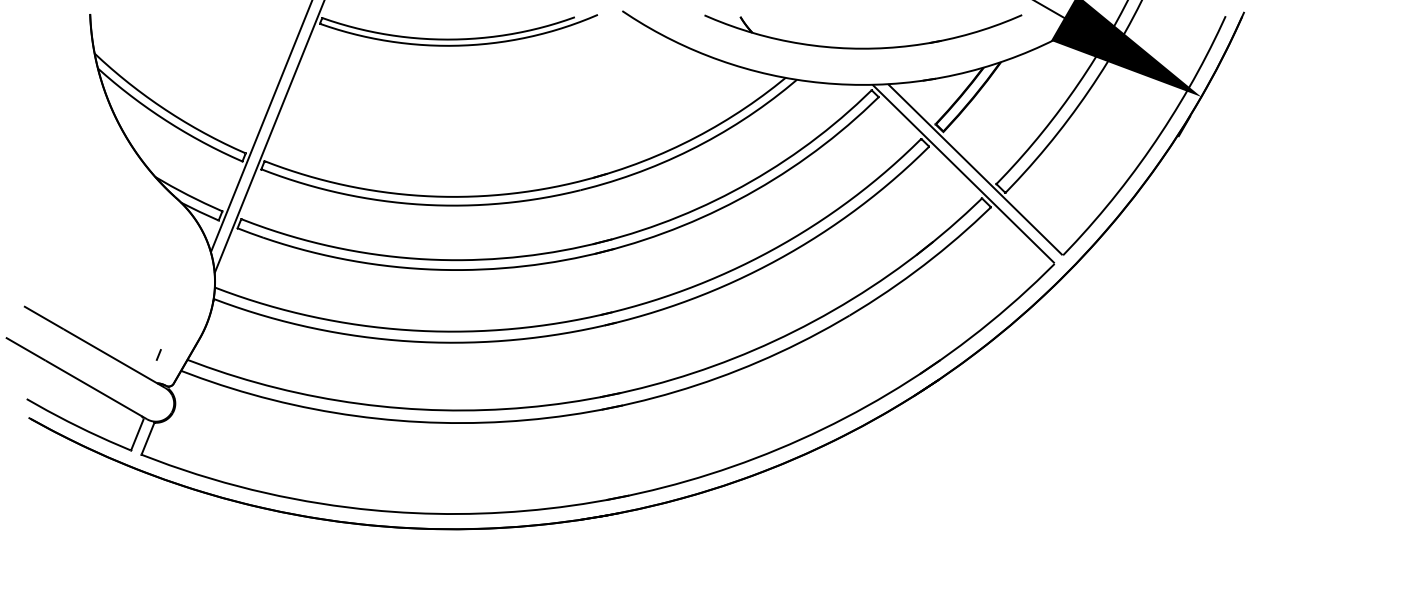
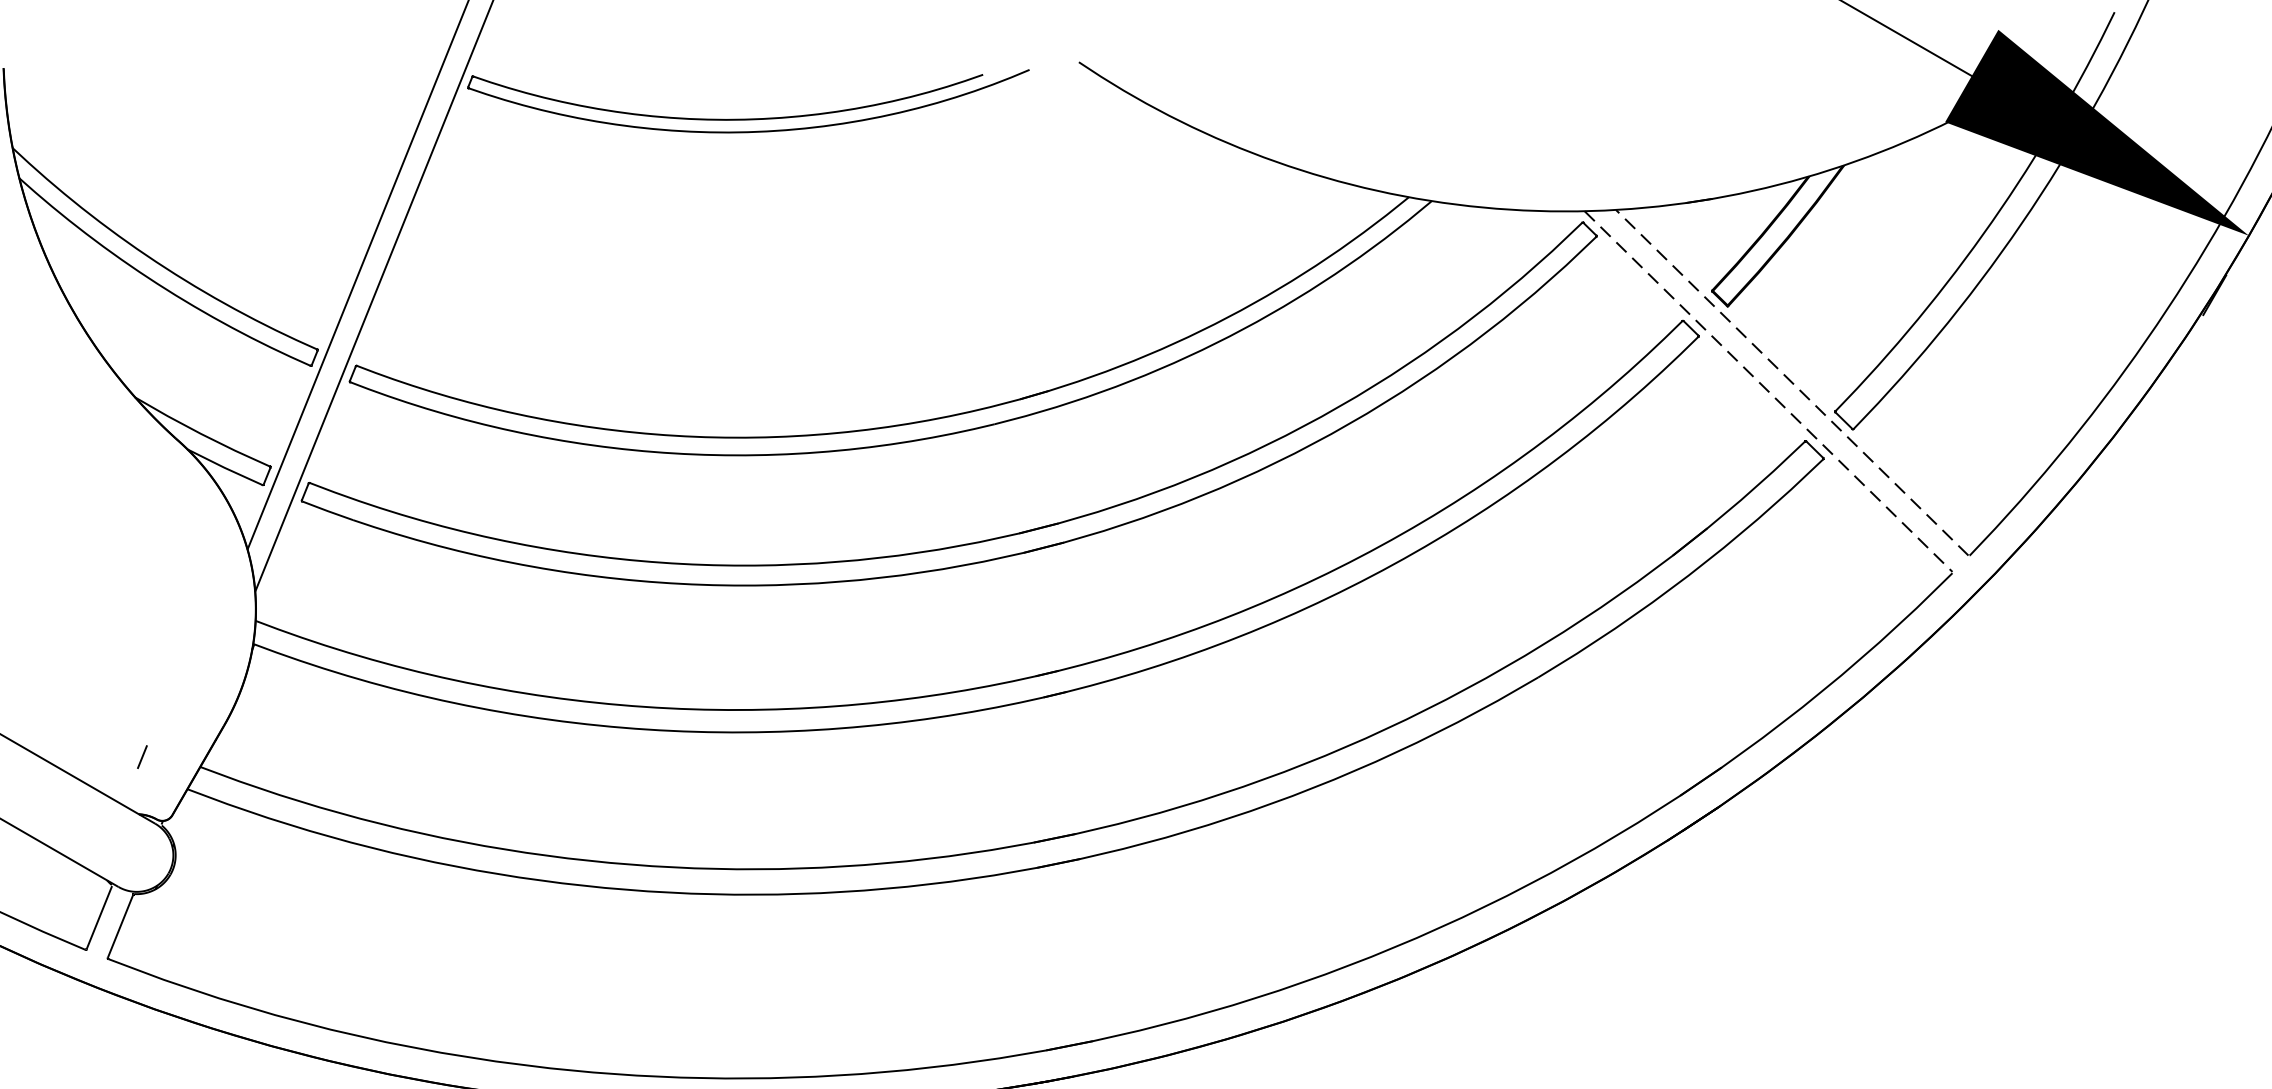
part: (863, 47) -> (1566, 135), removed
line: (975, 169) -> (1792, 382), solid -> dashed
line: (963, 174) -> (1768, 392), solid -> dashed

